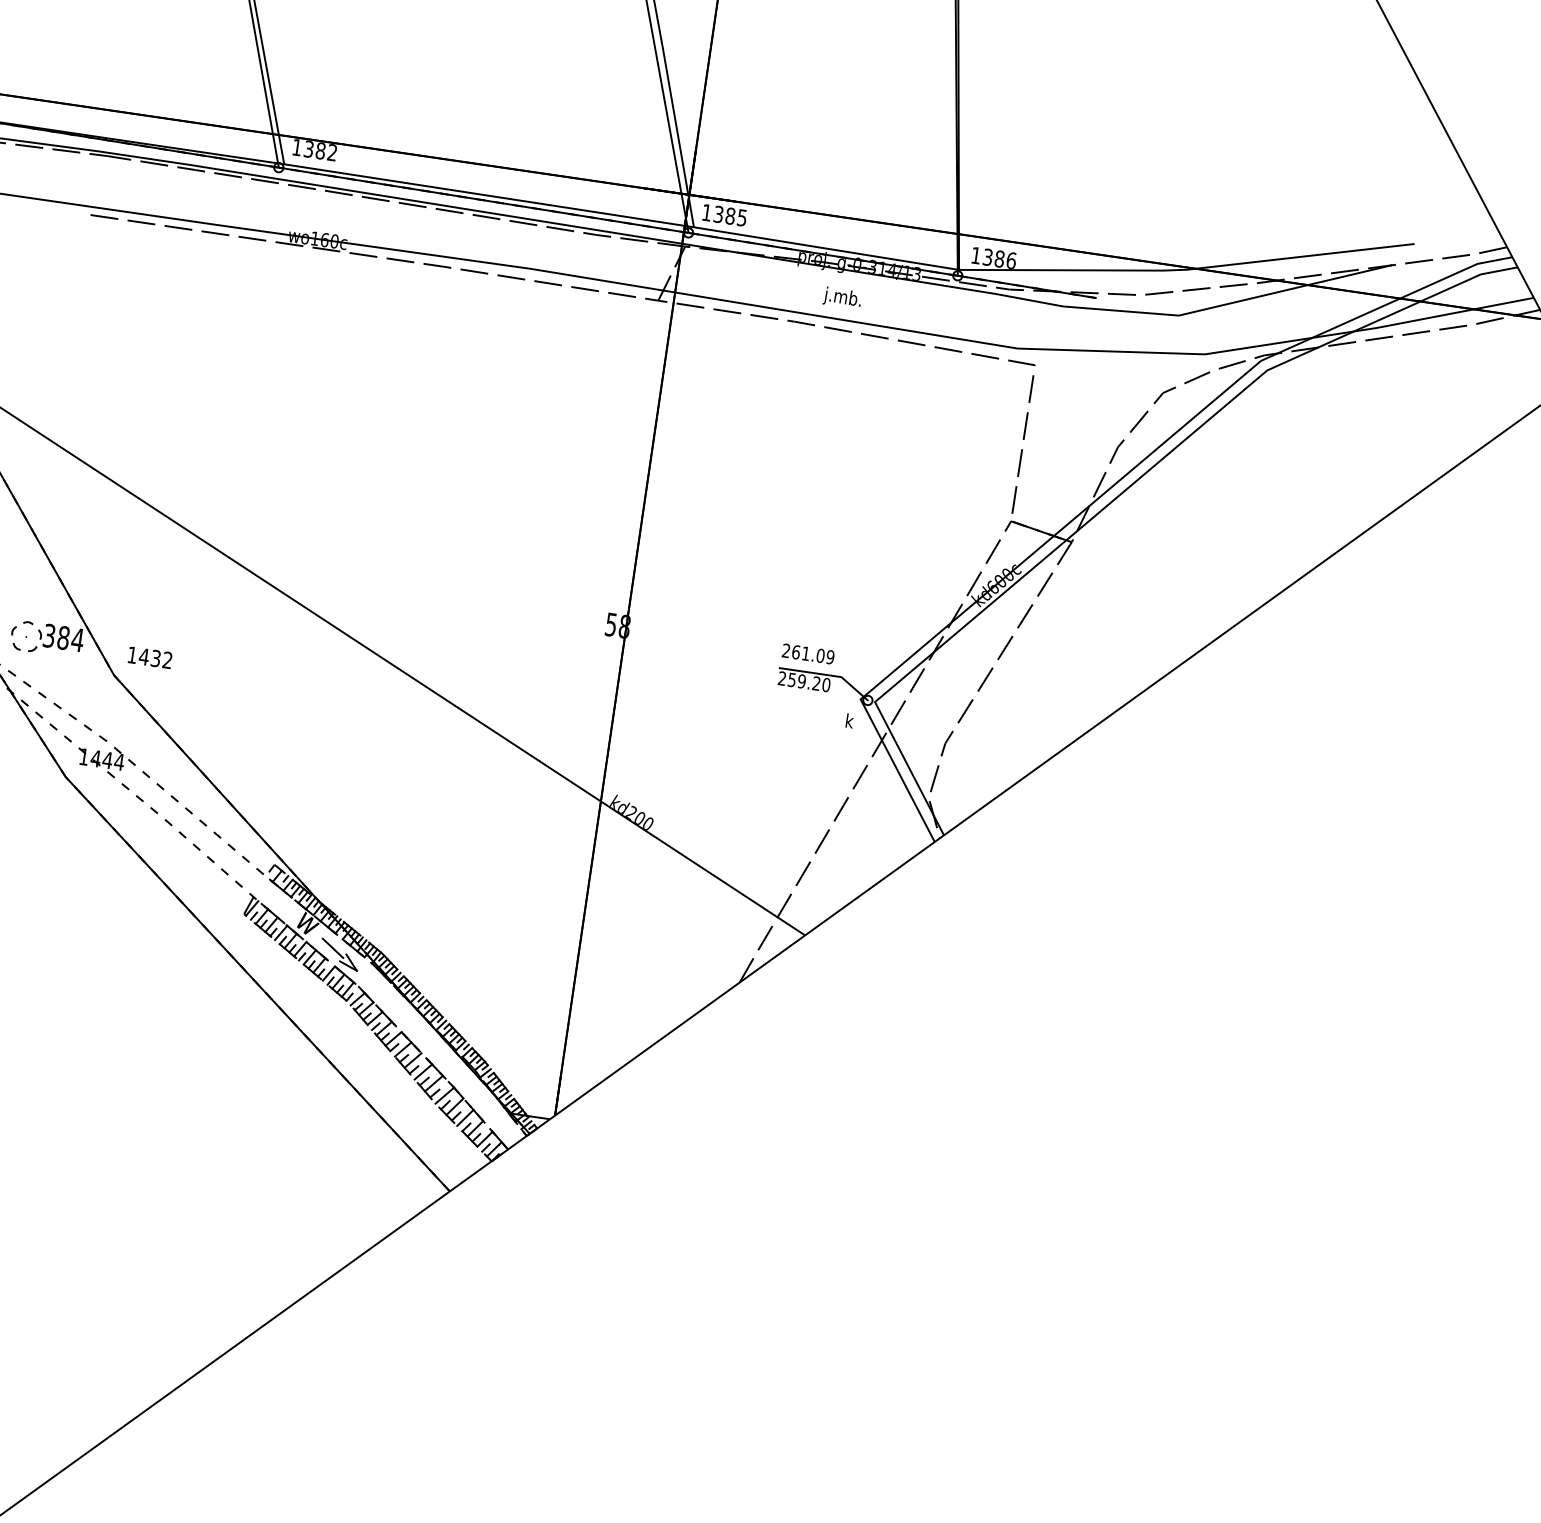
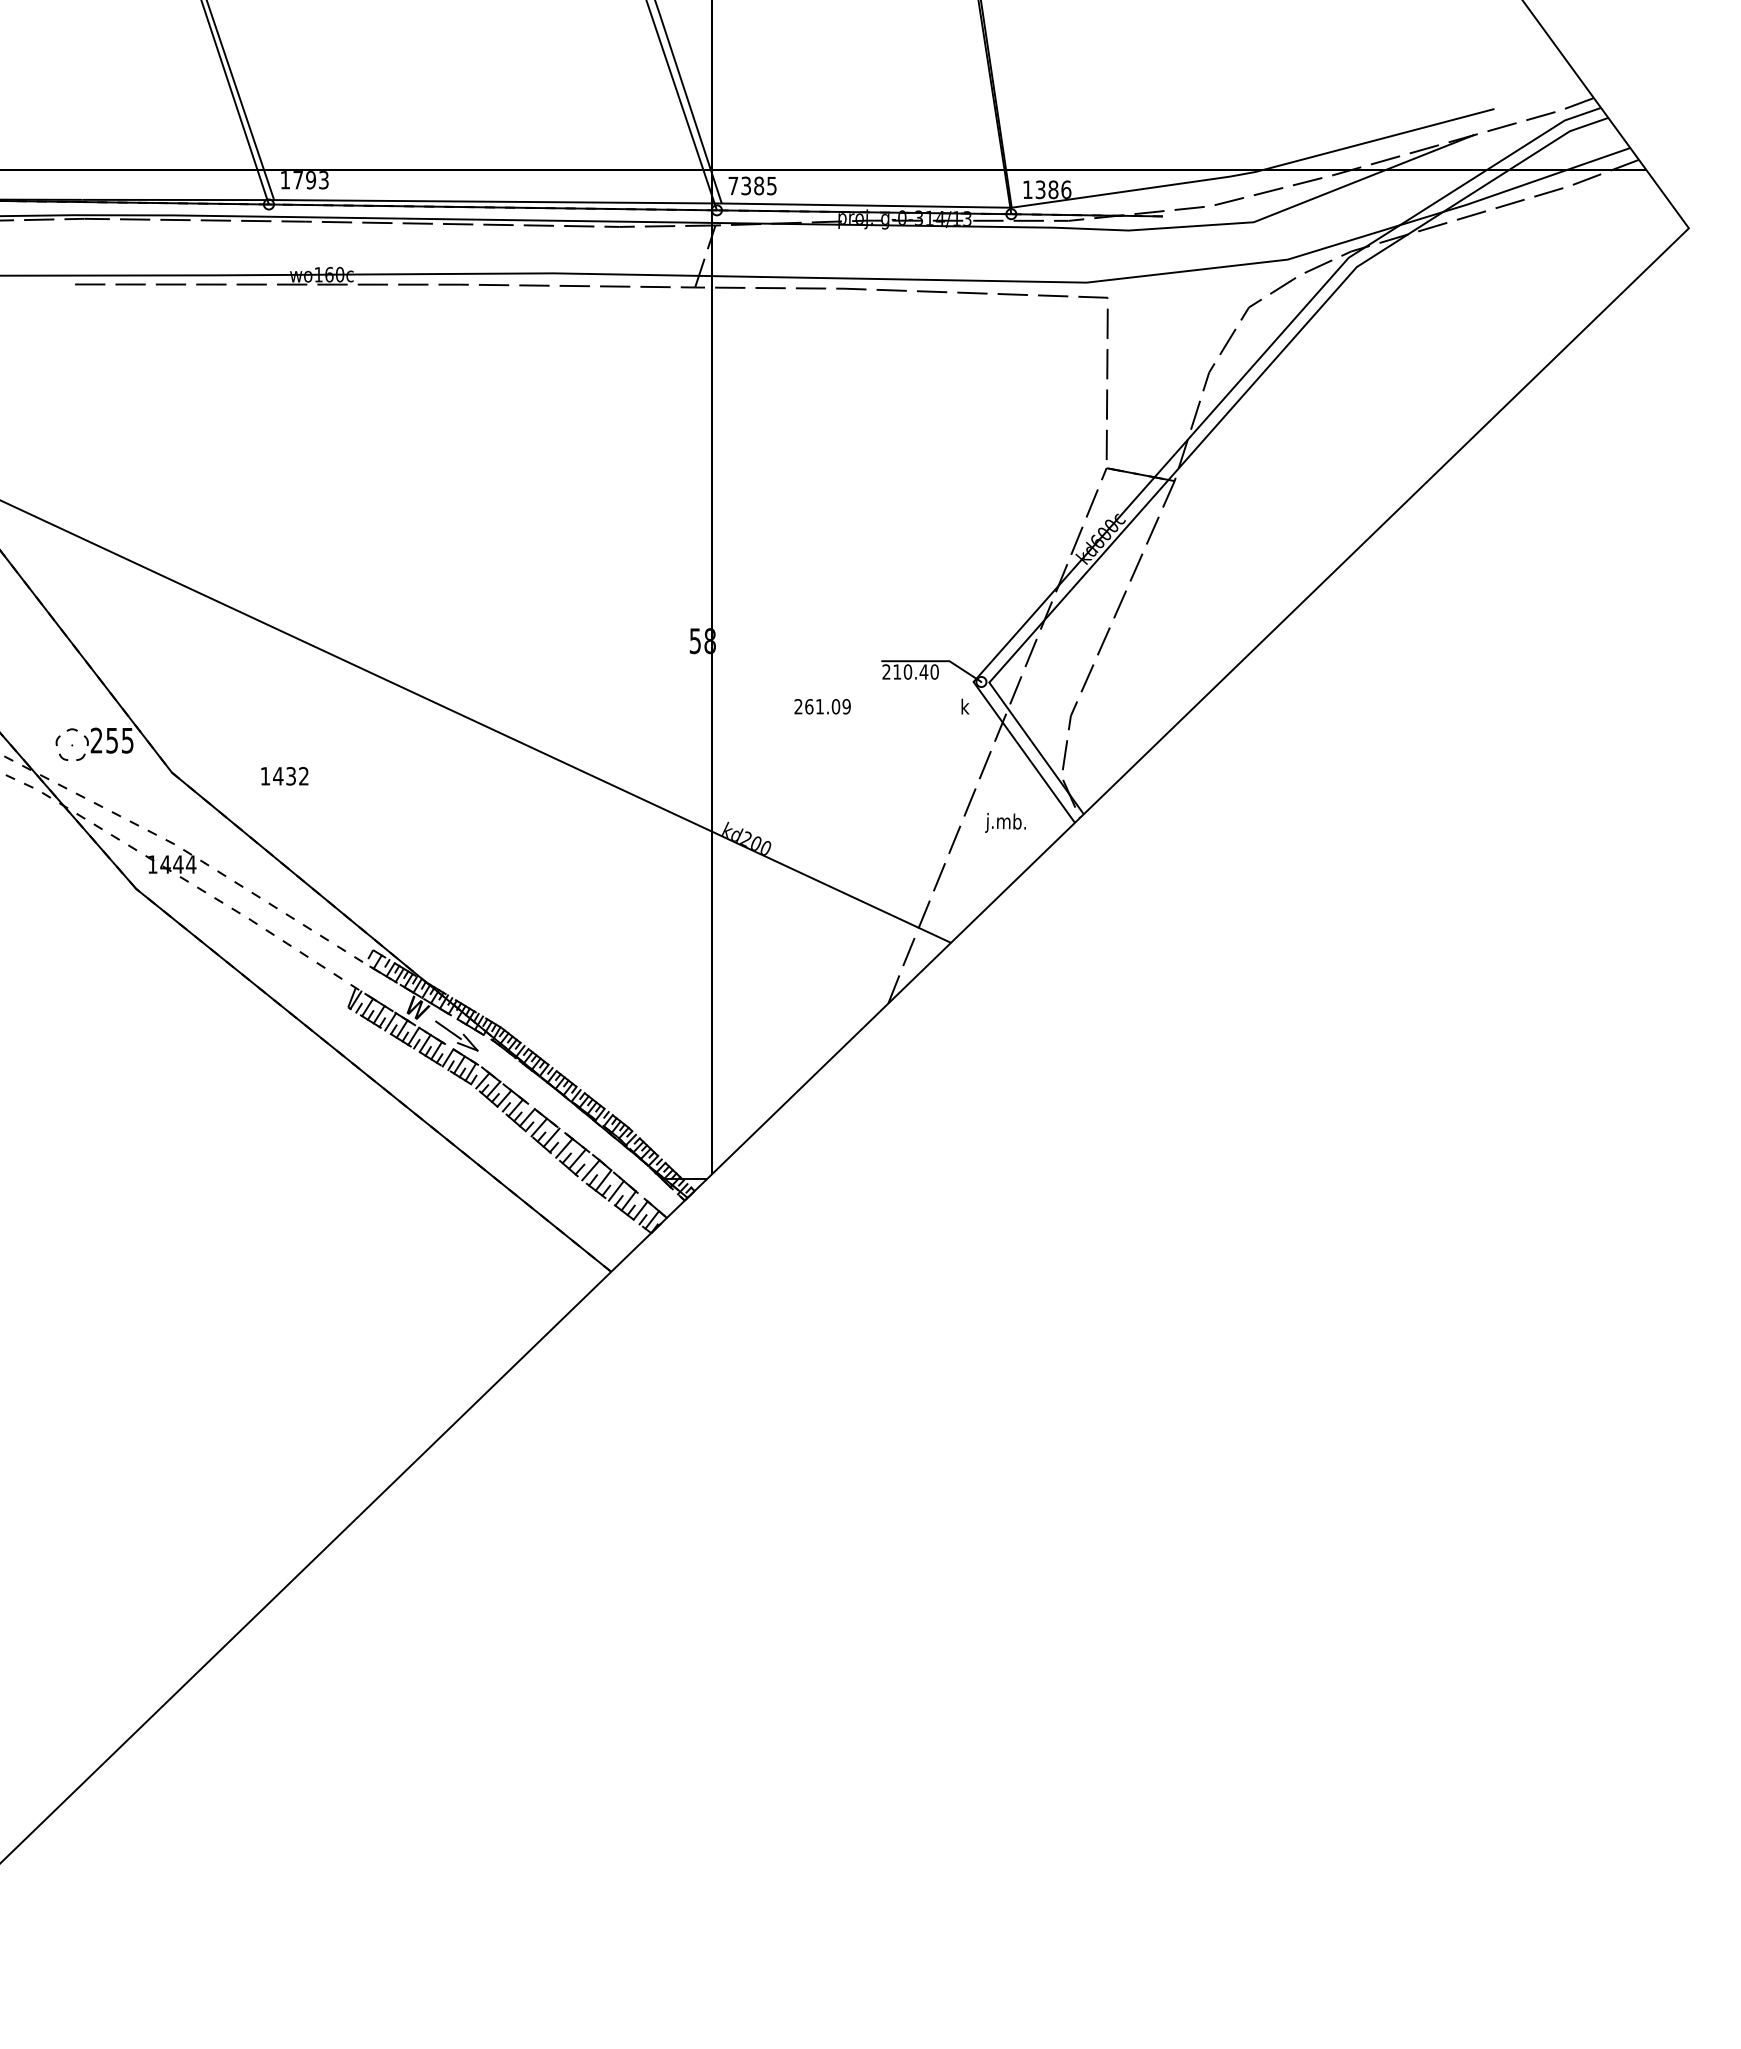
text: (320, 151) -> (310, 180), 1382 -> 1793
text: (707, 212) -> (733, 185), 1385 -> 7385
text: (842, 297) -> (1005, 822), moved
text: (63, 637) -> (112, 740), 384 -> 255
text: (808, 653) -> (822, 706), moved
text: (149, 657) -> (284, 776), moved
text: (804, 681) -> (910, 671), 259.20 -> 210.40

